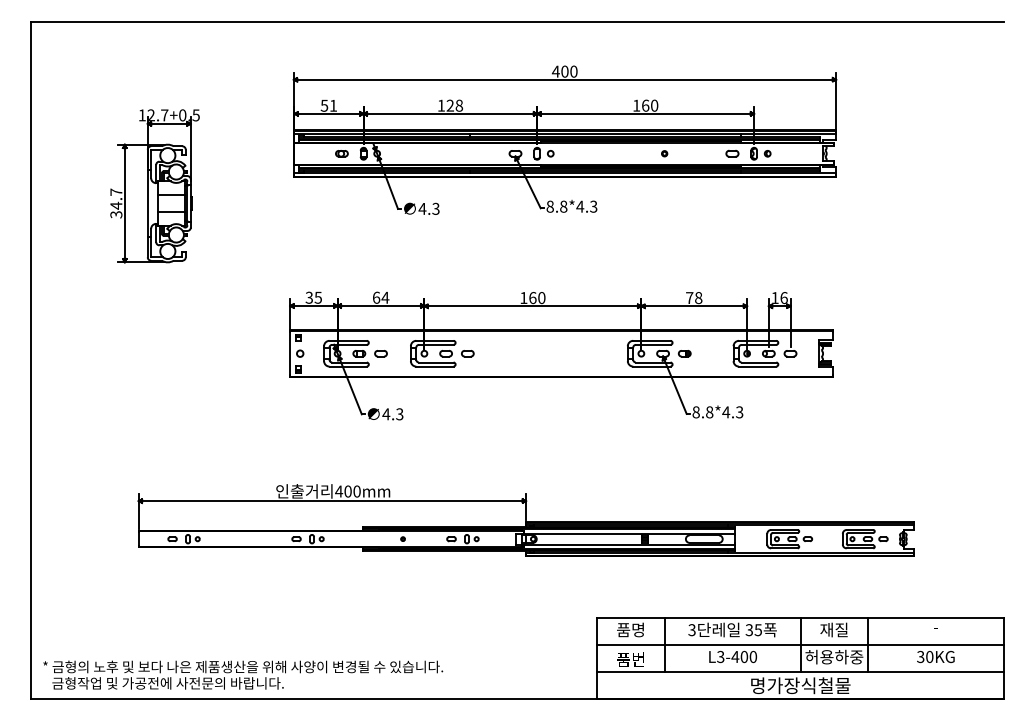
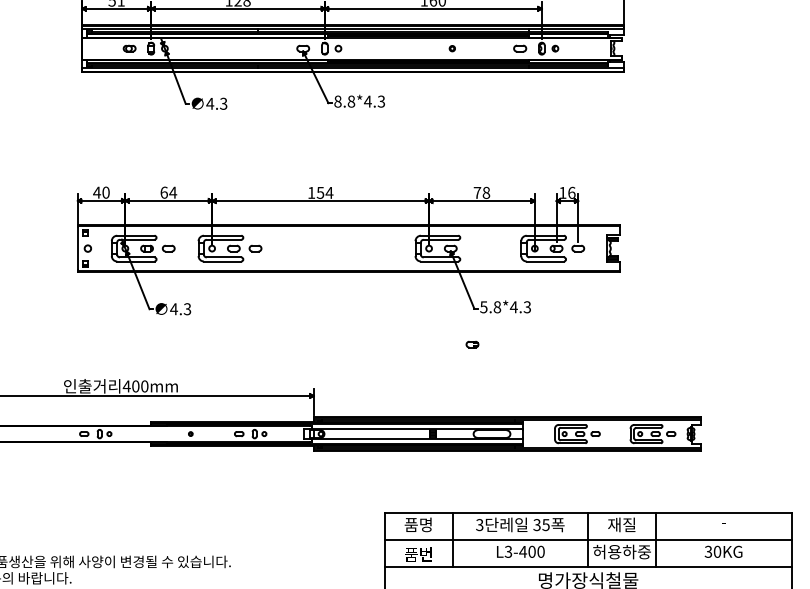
text: (313, 297) -> (101, 192), 35 -> 40
text: (537, 298) -> (325, 193), 160 -> 154
part: (684, 353) -> (472, 344), moved
text: (695, 412) -> (483, 307), 8.8*4.3 -> 5.8*4.3

